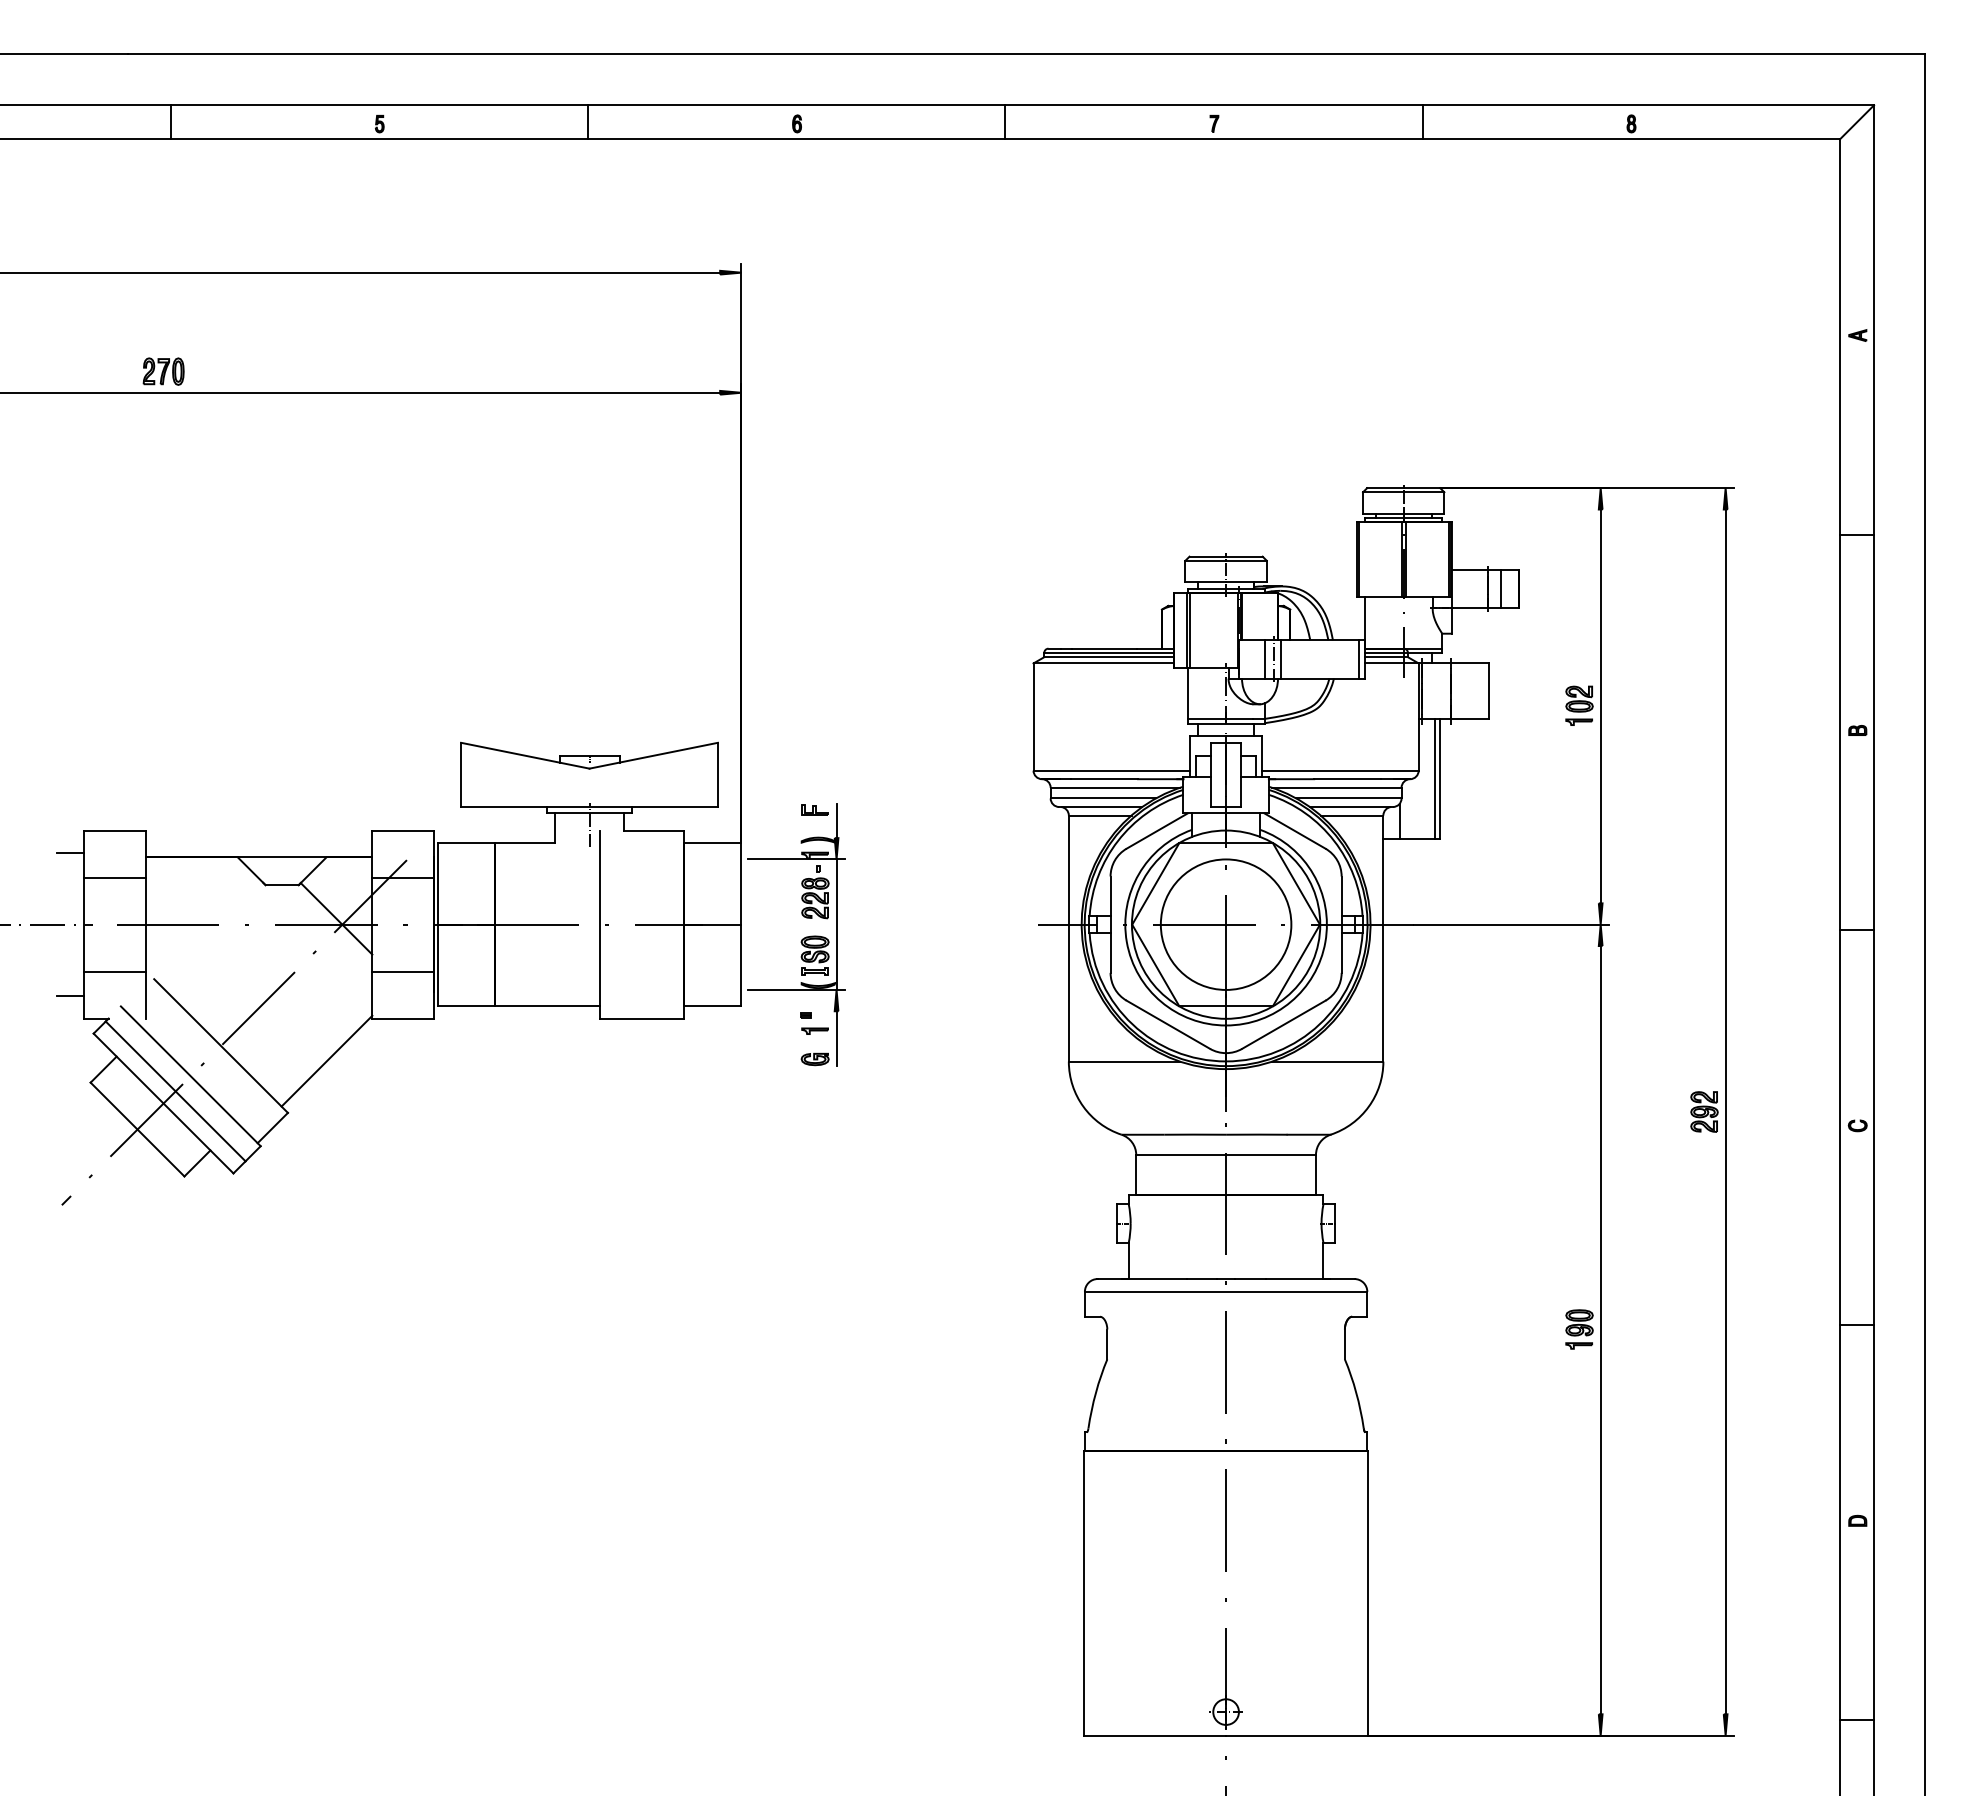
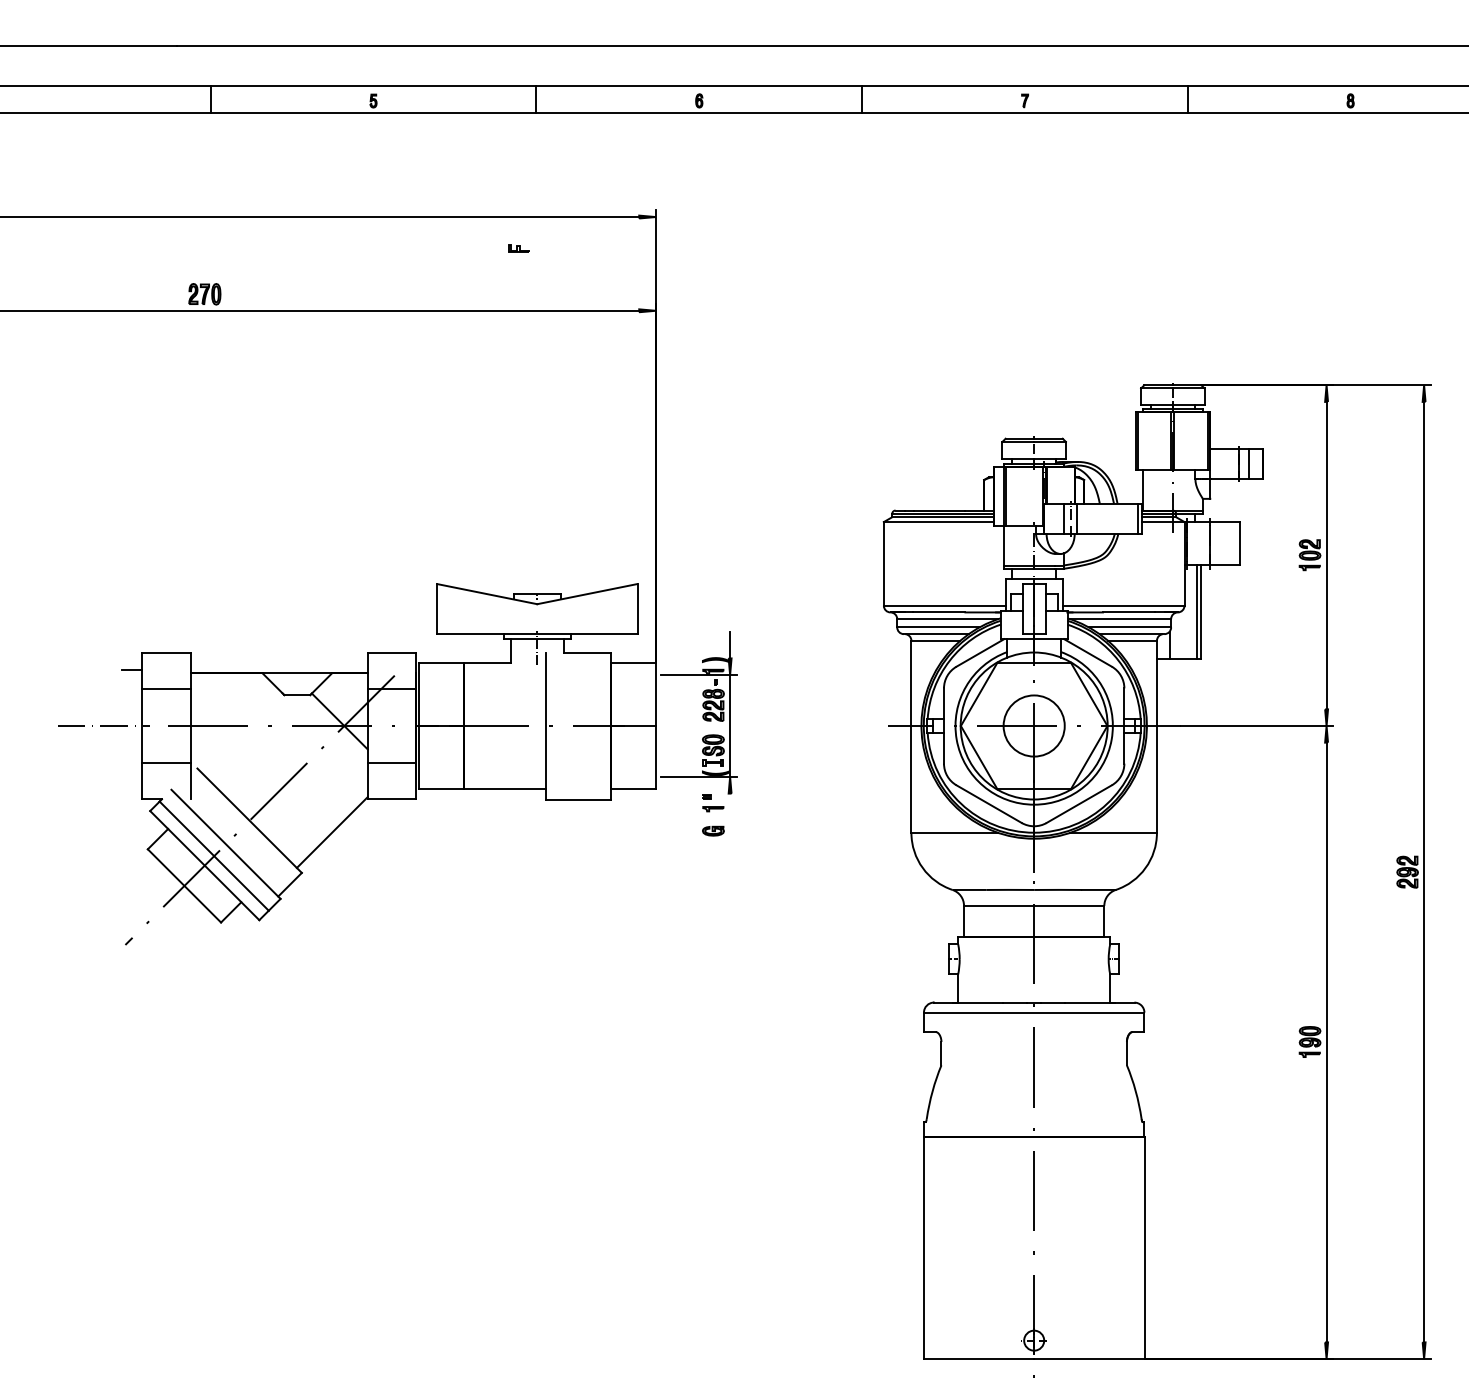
part: (814, 809) -> (518, 248), moved
circle: (1225, 924) -> (1033, 725), size x0.6
line: (70, 996) -> (132, 782), removed
line: (836, 1038) -> (730, 814), removed

